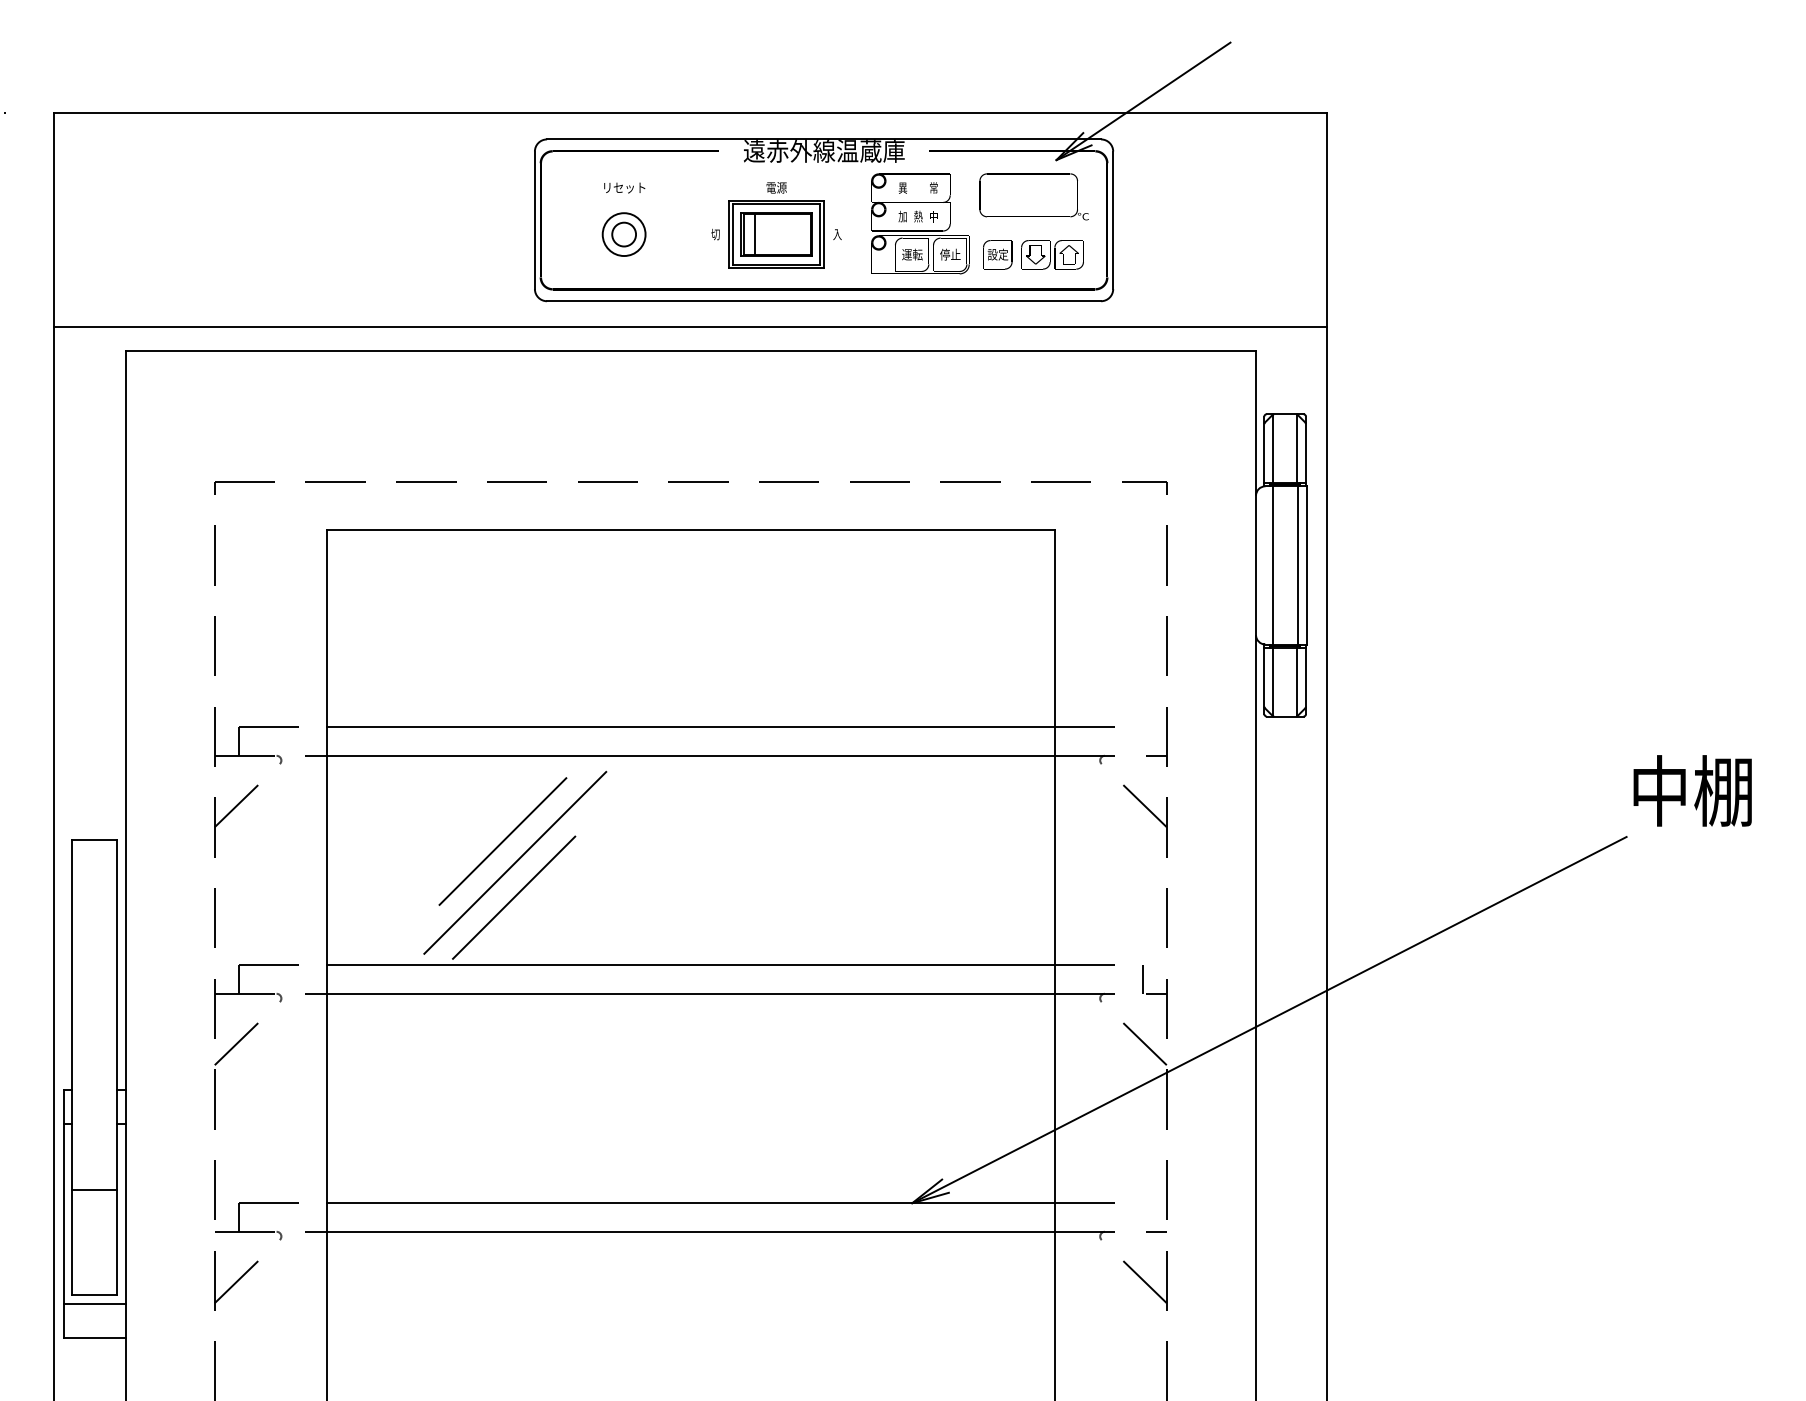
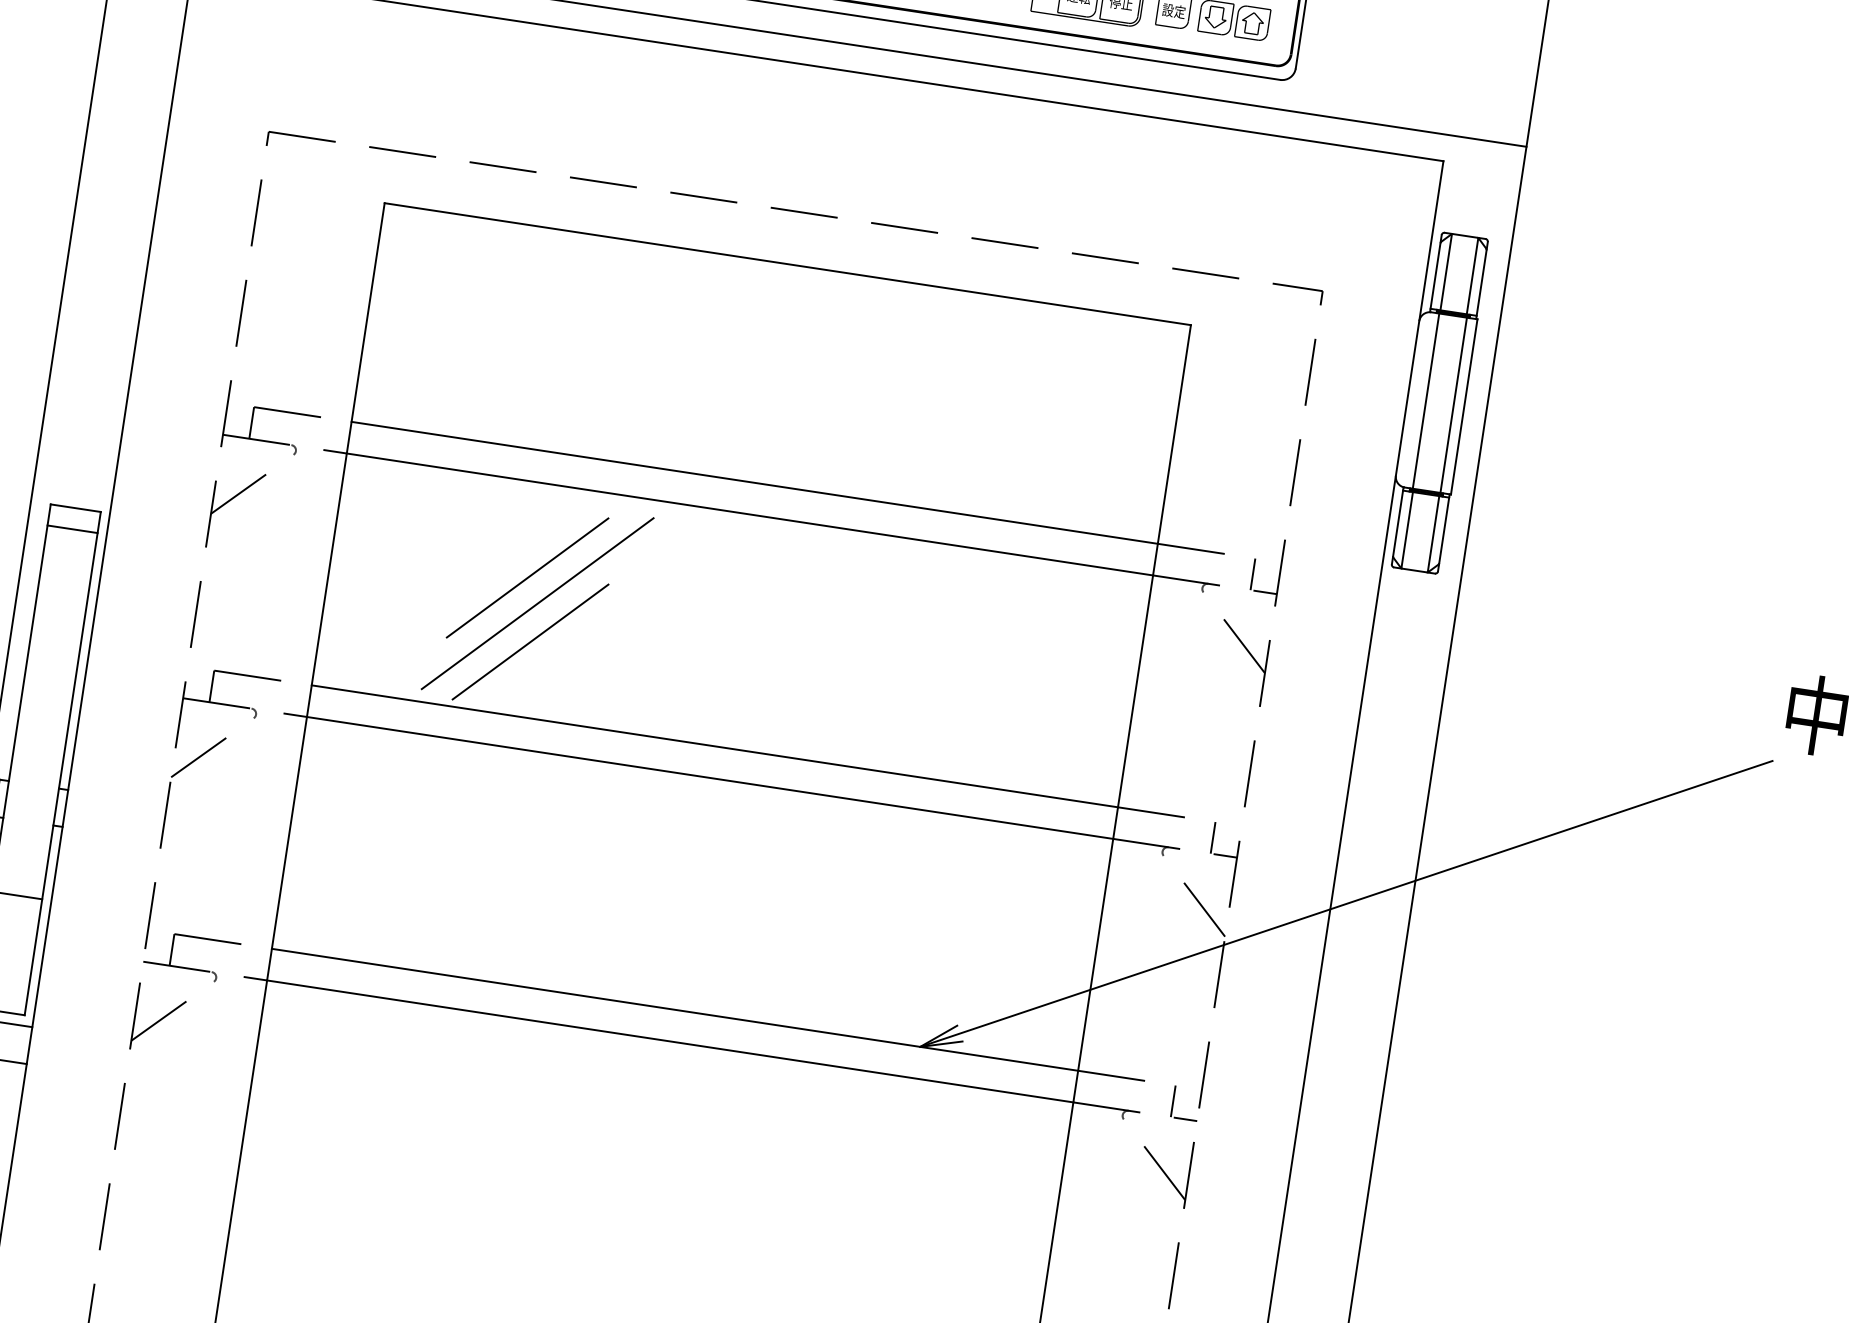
line: (1142, 741) -> (1252, 574), added
line: (94, 859) -> (72, 529), added
line: (1142, 1217) -> (1172, 1101), added

